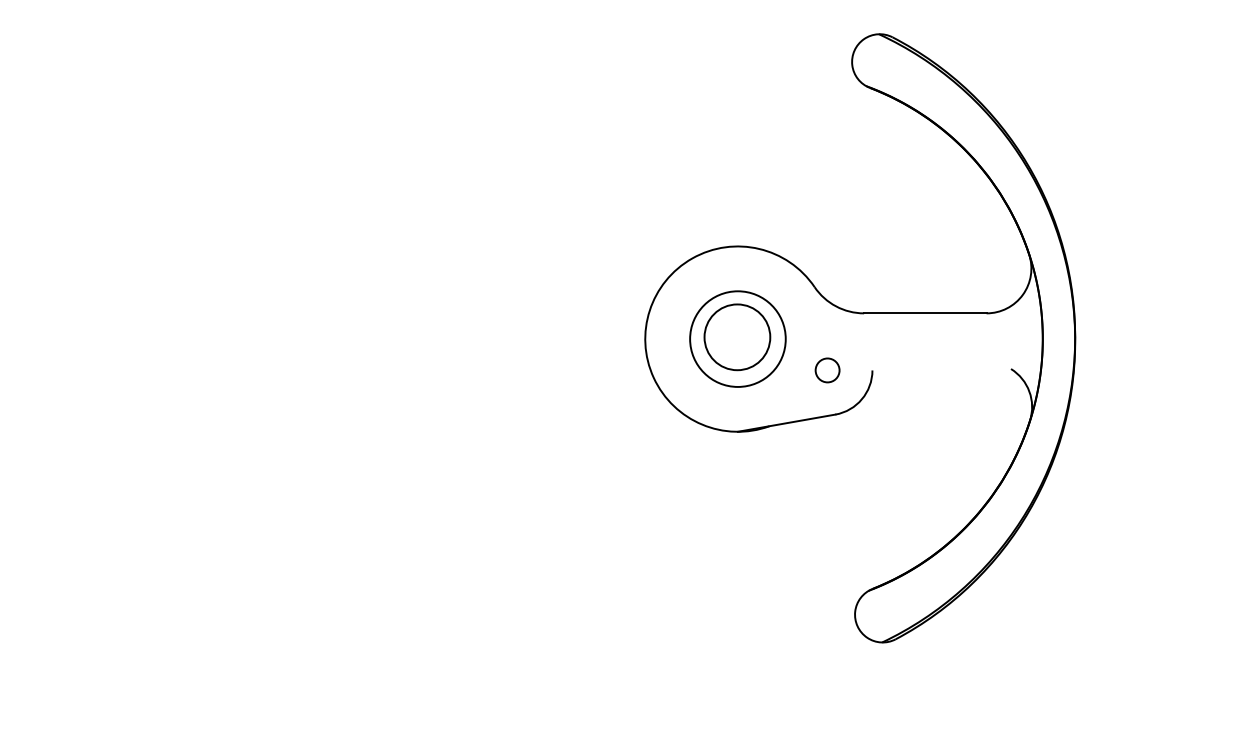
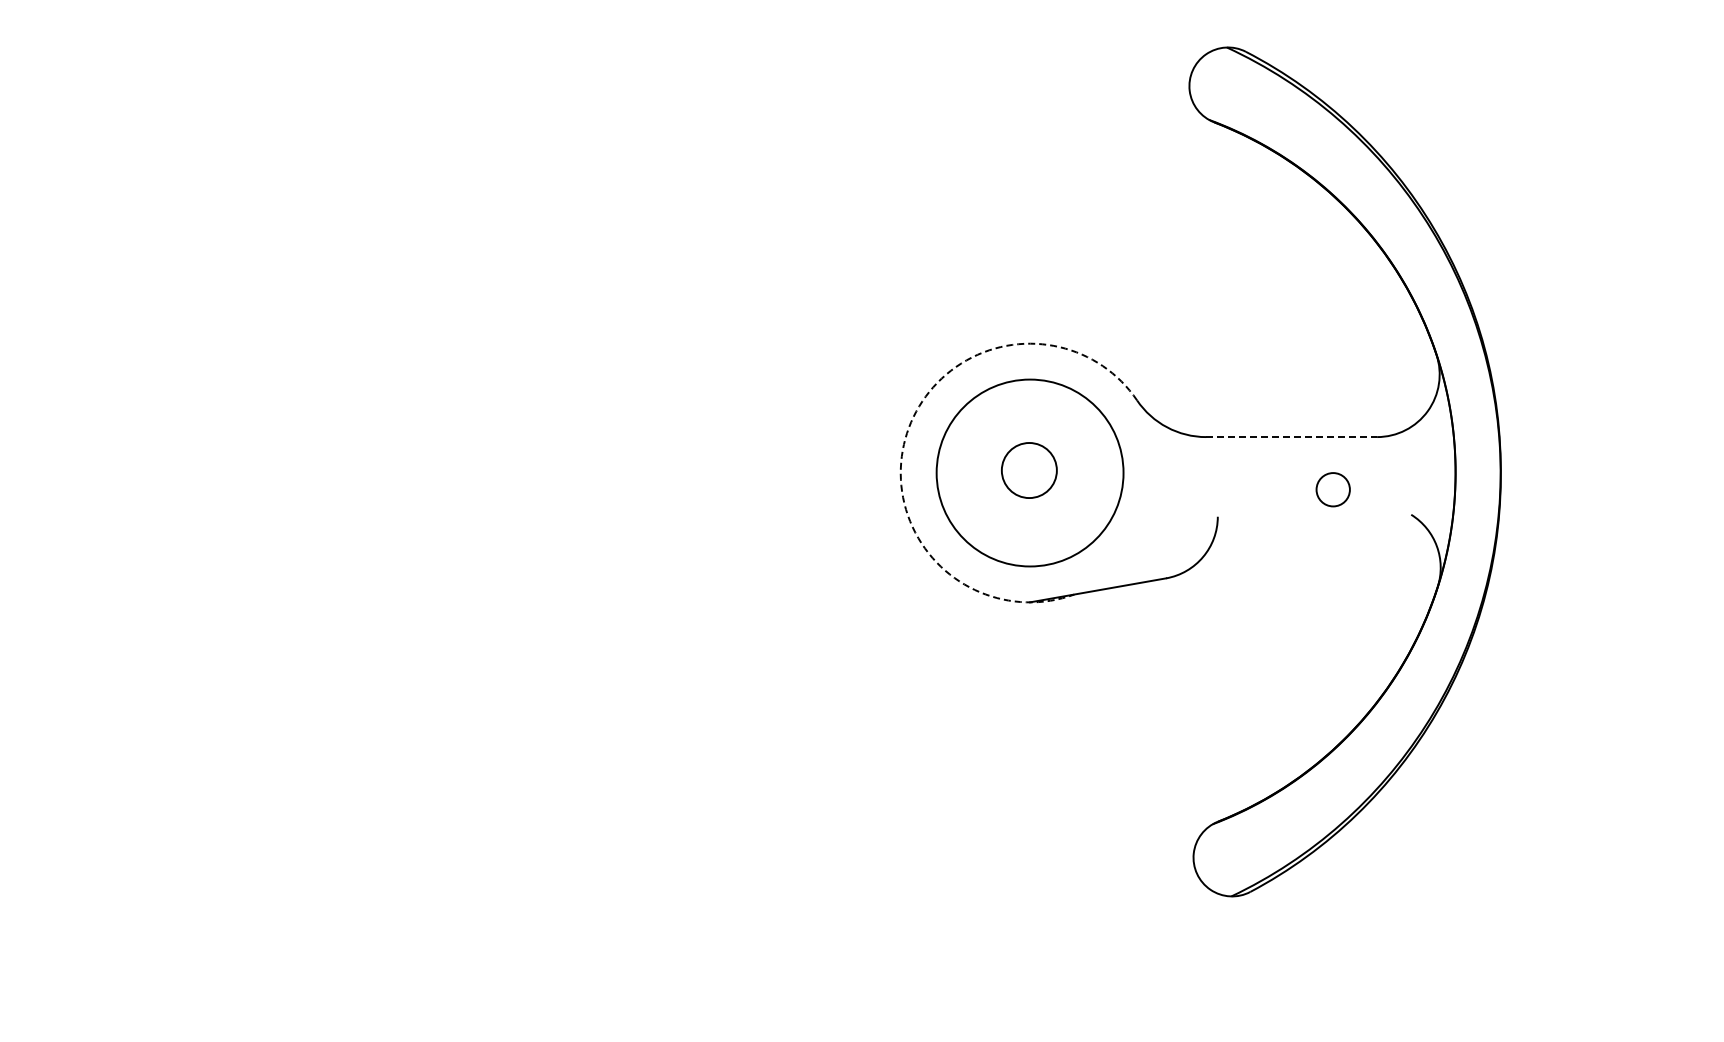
arc: (650, 310) -> (907, 433), solid -> dashed
line: (925, 313) -> (1292, 437), solid -> dashed
circle: (737, 337) -> (1029, 470), size x0.6
circle: (737, 338) -> (1029, 472), size x1.4
circle: (827, 370) -> (1332, 489), moved

